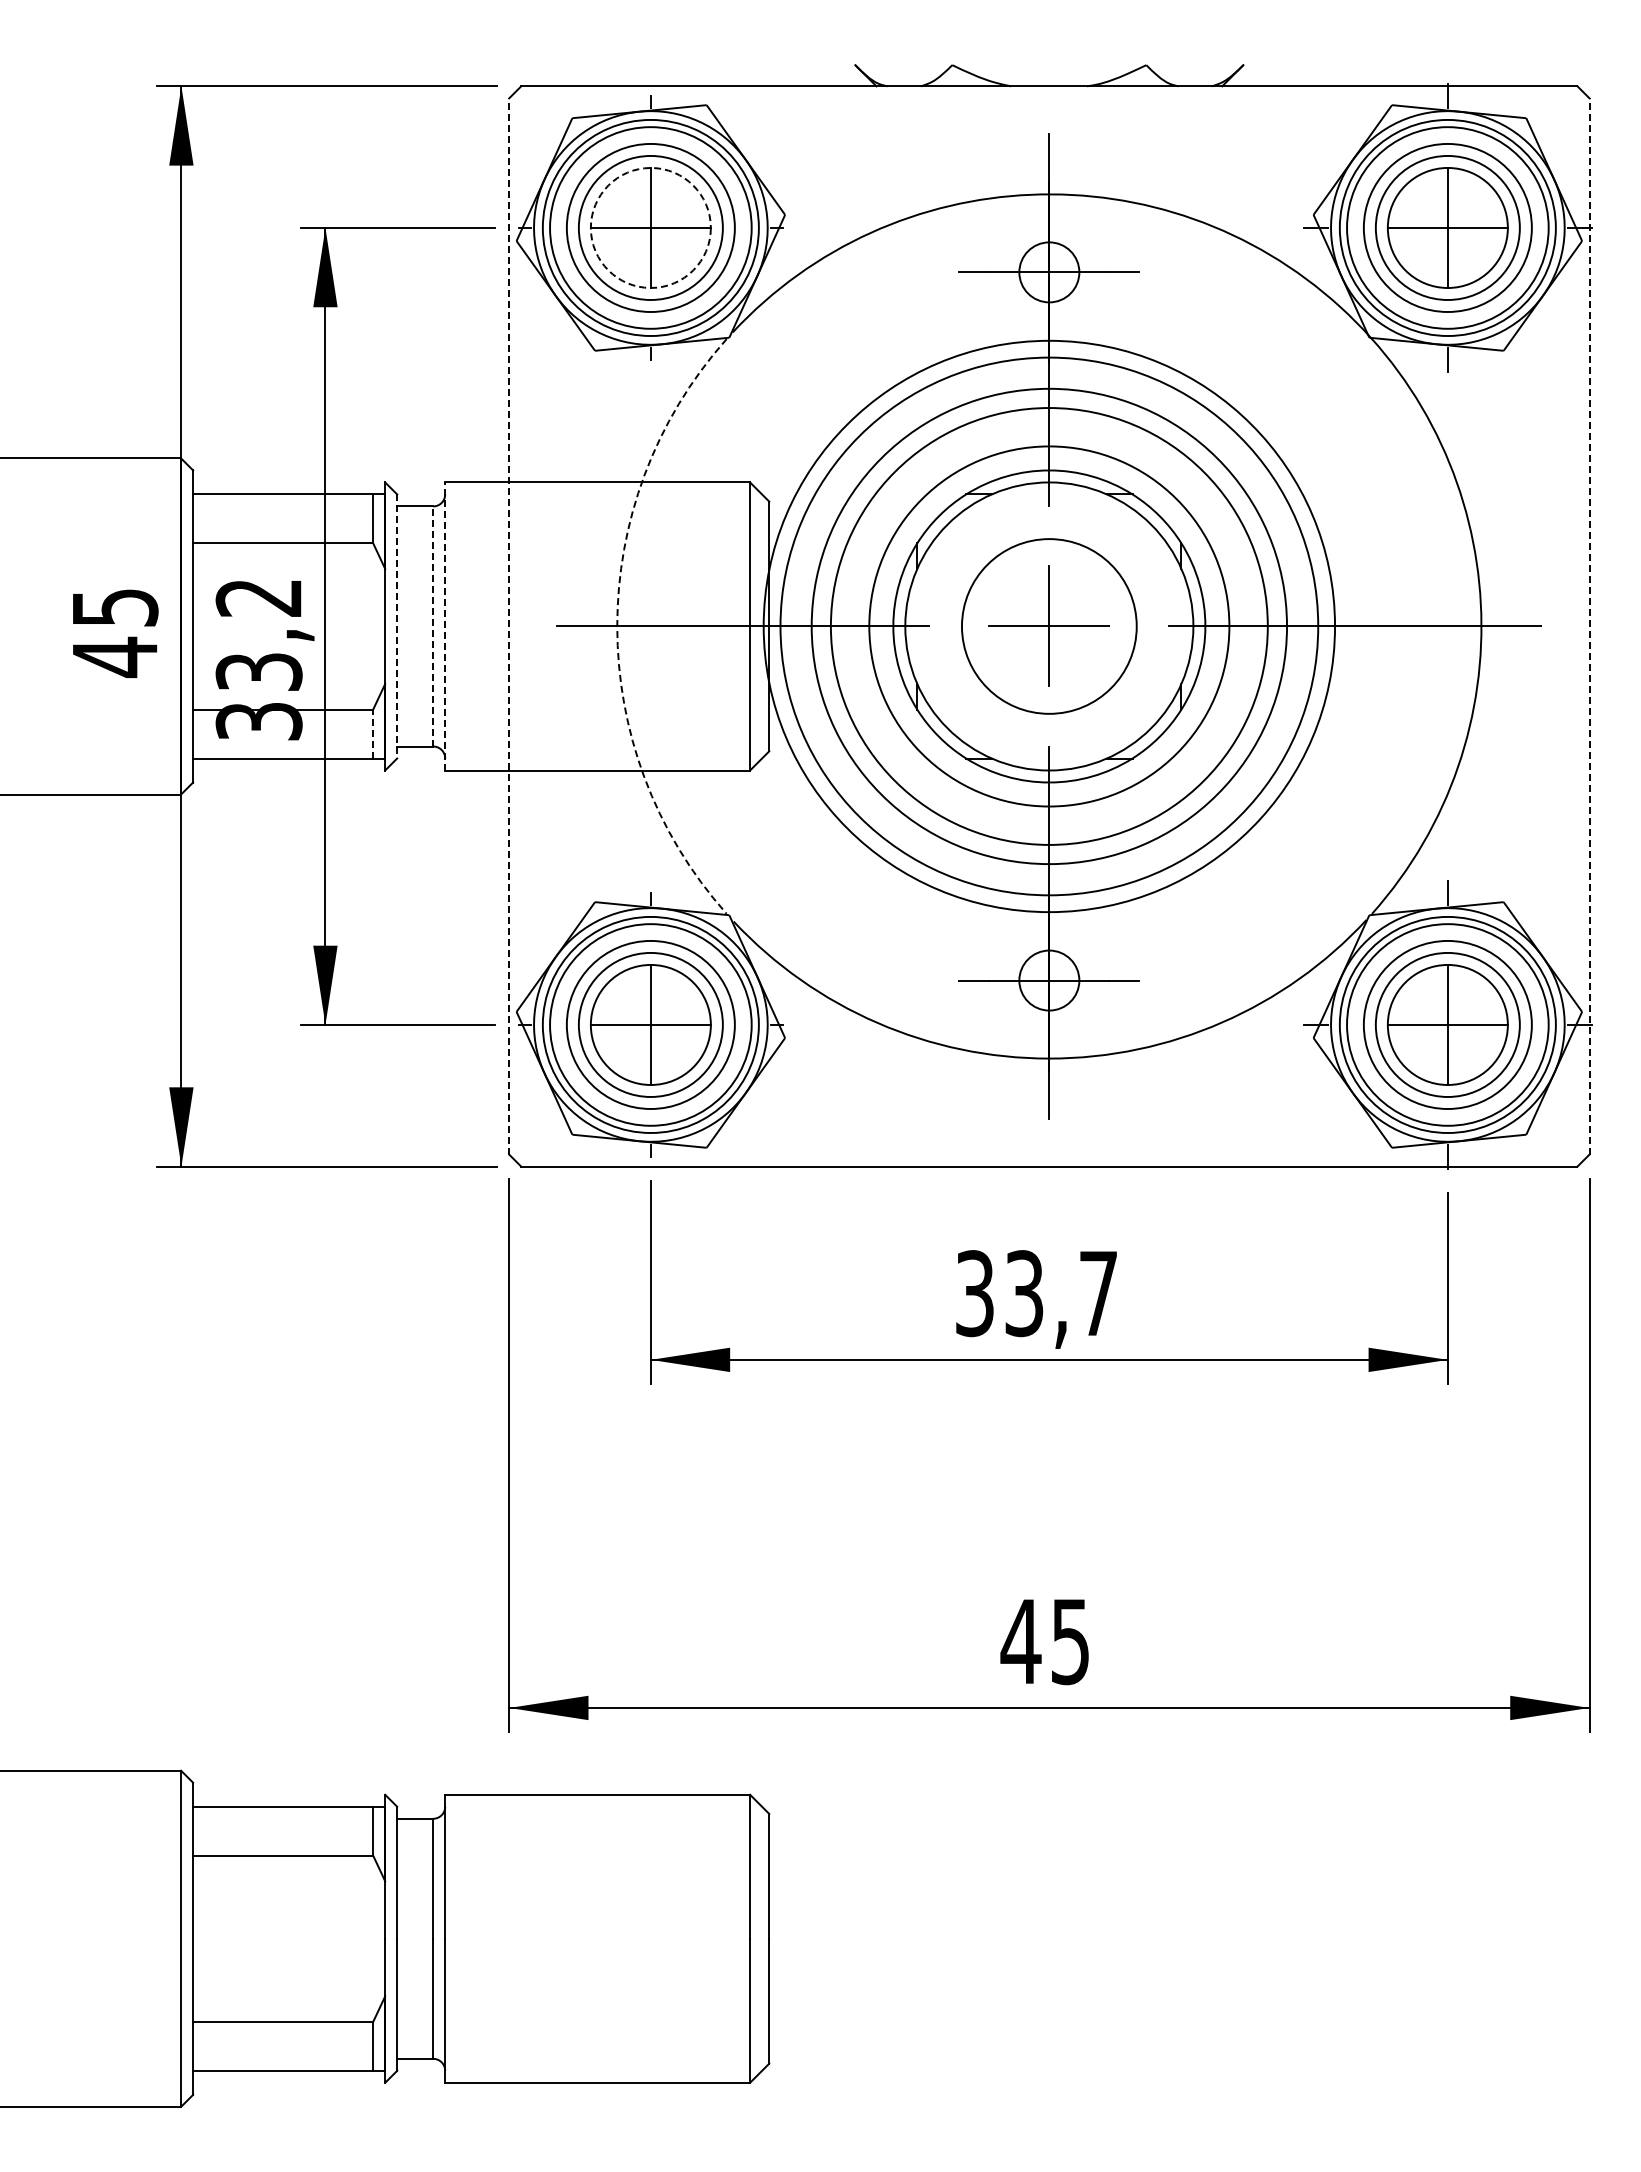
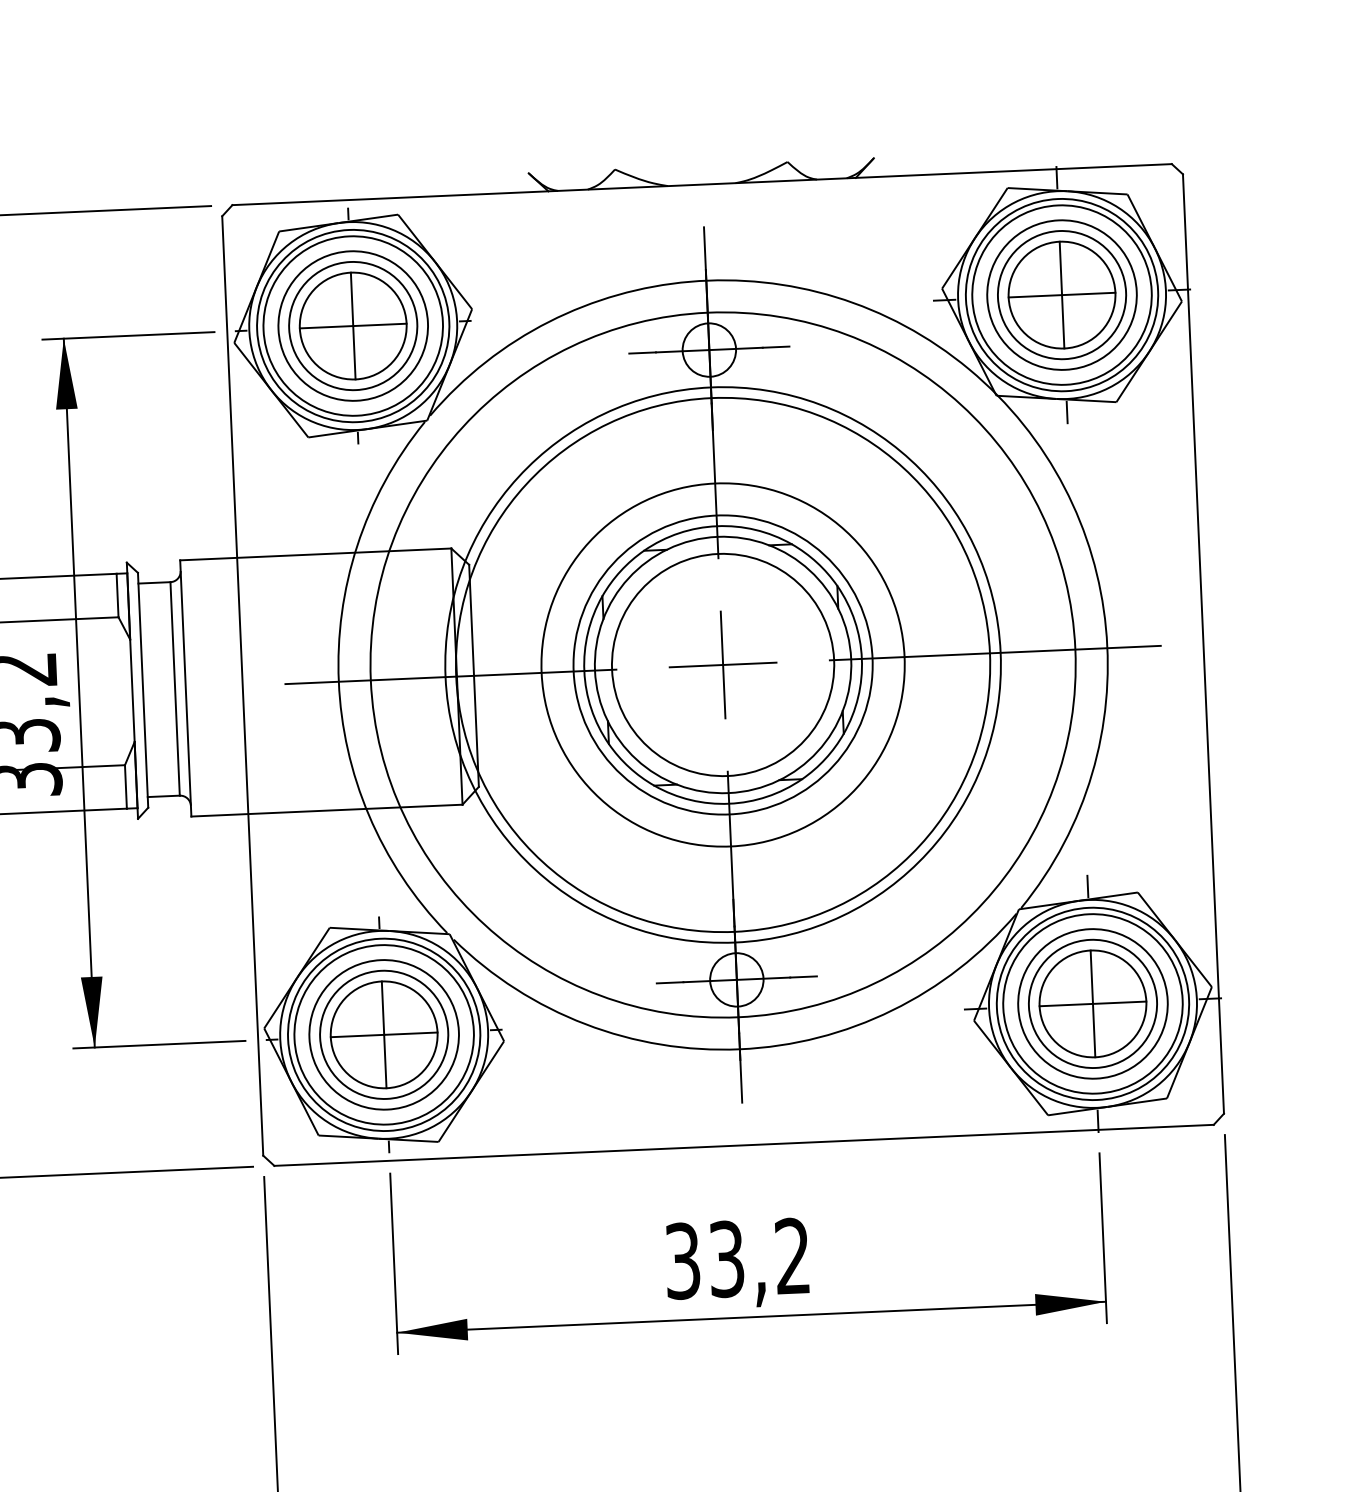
circle: (650, 227) -> (352, 325), dashed -> solid
line: (433, 625) -> (175, 688), dashed -> solid
line: (445, 625) -> (186, 687), dashed -> solid
line: (509, 625) -> (242, 685), dashed -> solid
line: (1589, 625) -> (1203, 643), dashed -> solid
line: (397, 626) -> (143, 690), dashed -> solid
arc: (617, 626) -> (339, 681), dashed -> solid
circle: (1049, 626) -> (723, 665), size x0.62
circle: (1049, 626) -> (723, 665), size x0.71
circle: (1049, 626) -> (723, 665), size x1.43
circle: (1049, 626) -> (723, 665), size x1.43
circle: (1049, 626) -> (723, 665), size x1.67
circle: (1049, 626) -> (723, 665), size x1.67
line: (373, 733) -> (126, 786), dashed -> solid
text: (1097, 1292) -> (791, 1255), 33,7 -> 33,2

